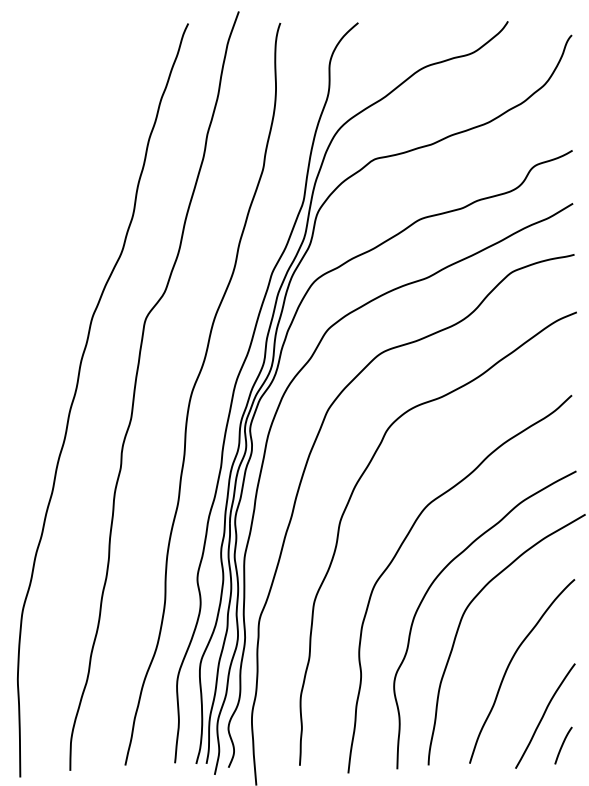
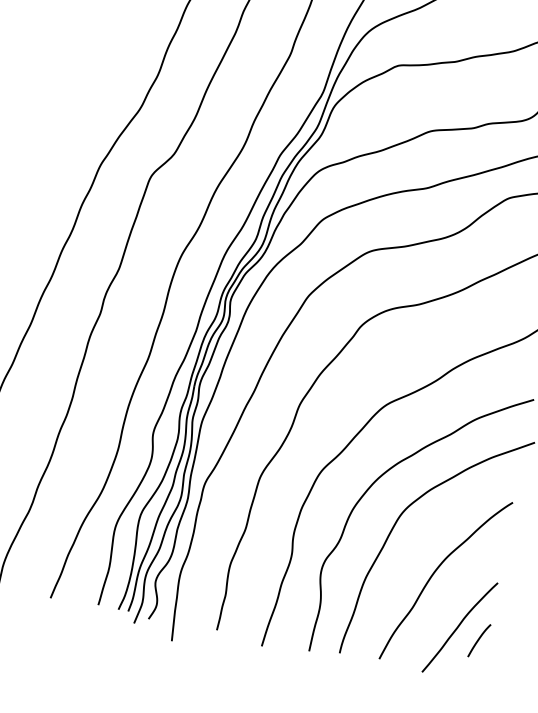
curve: (563, 745) -> (479, 640), moved

